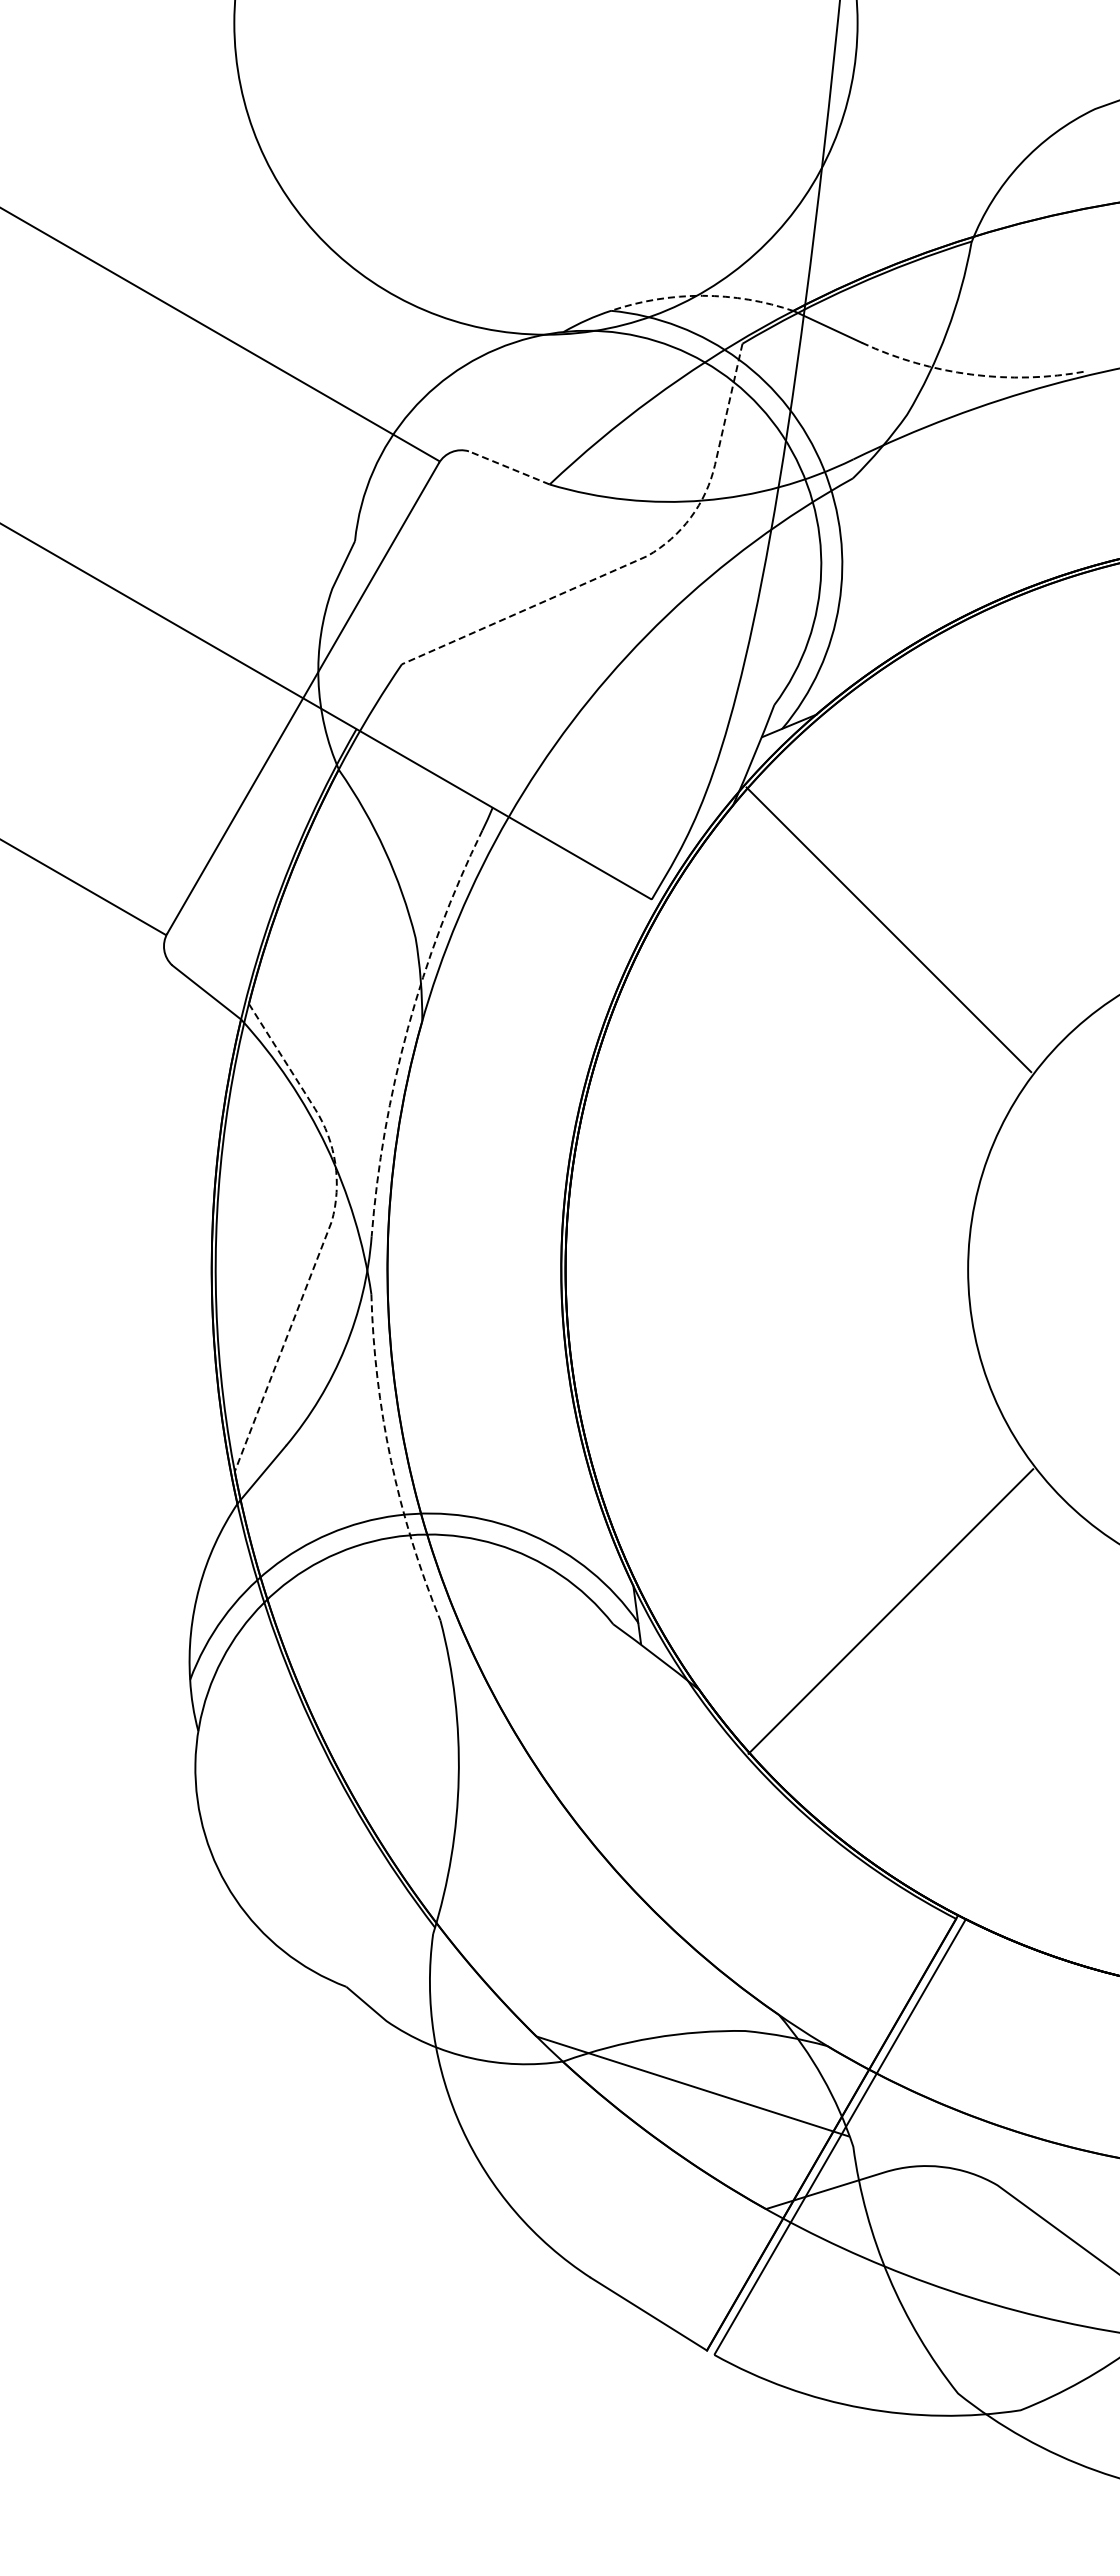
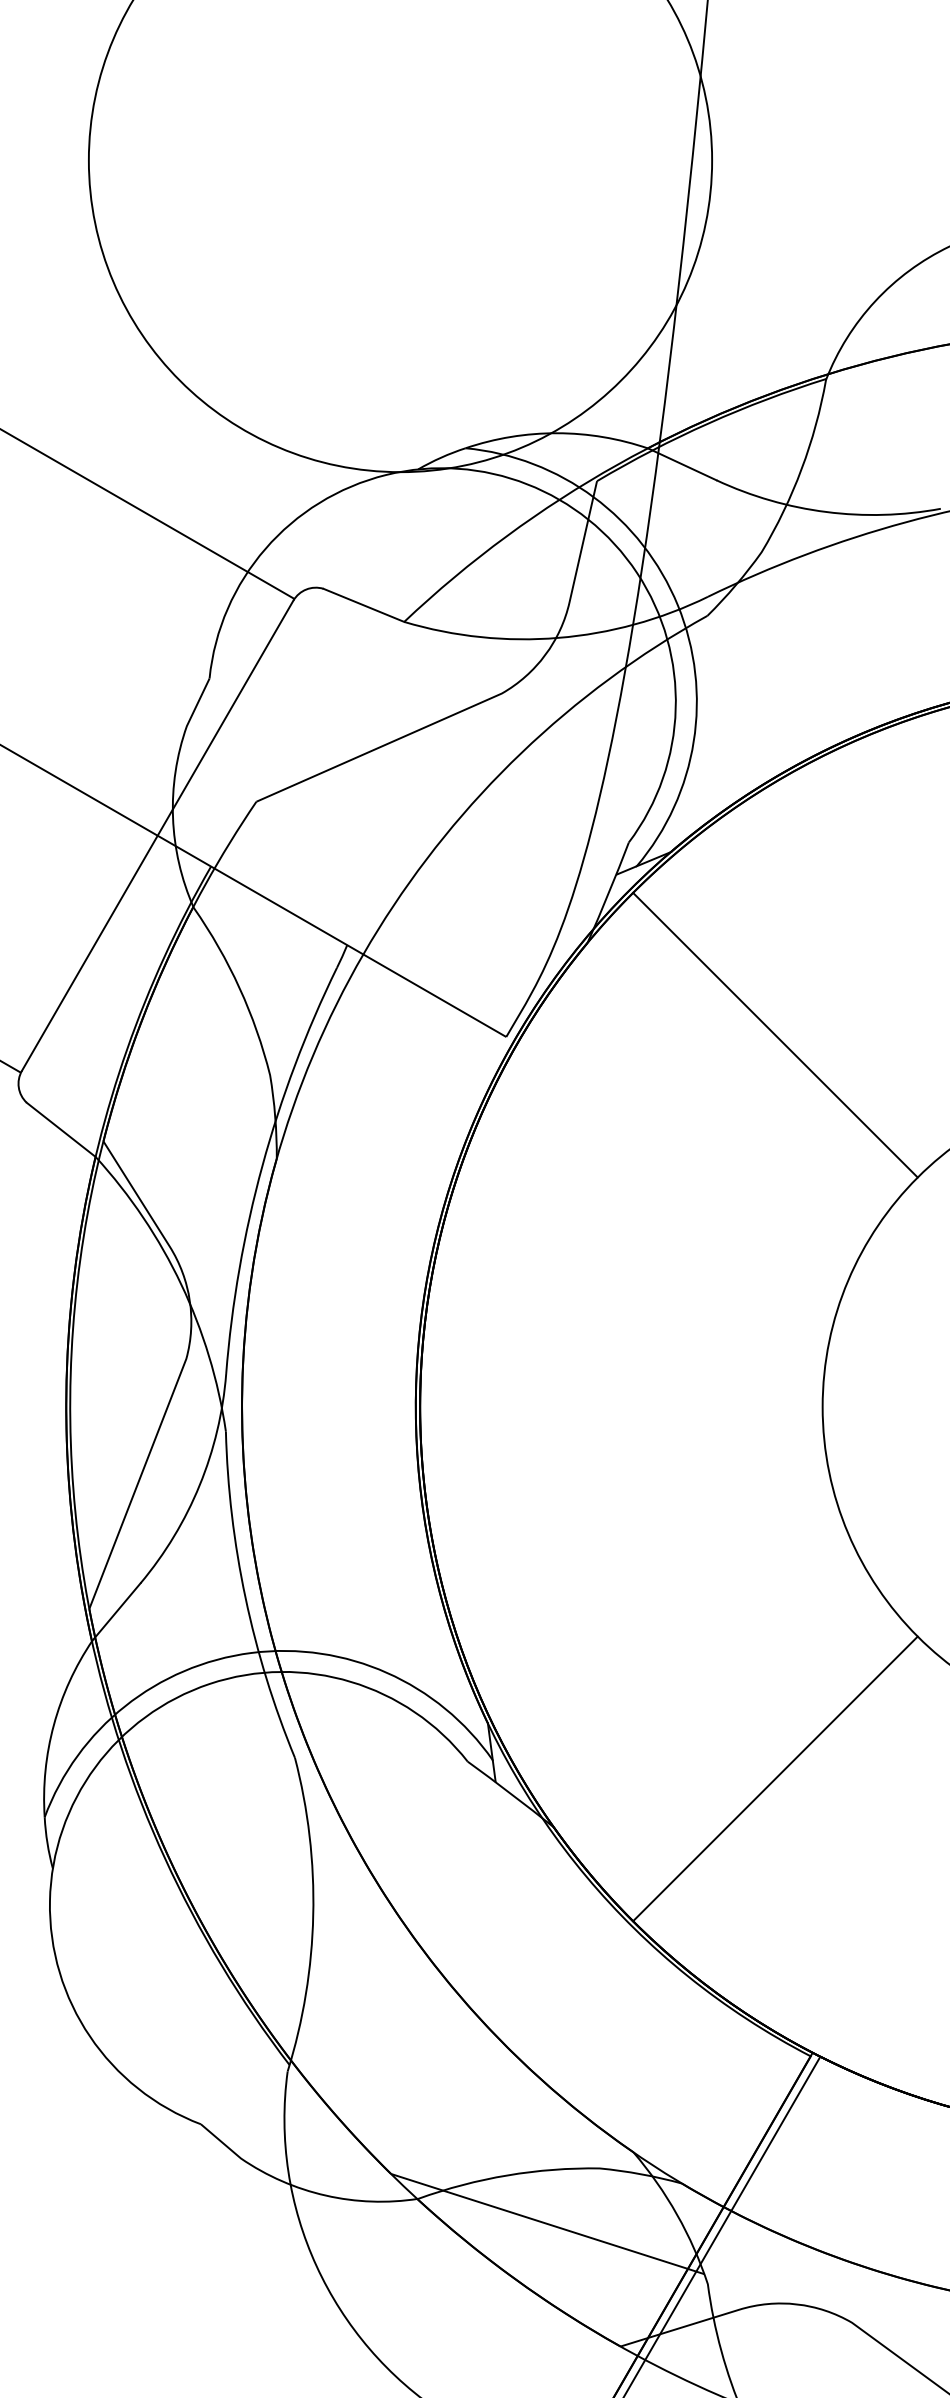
arc: (702, 295) -> (557, 432), dashed -> solid
arc: (971, 374) -> (826, 511), dashed -> solid
line: (509, 467) -> (364, 604), dashed -> solid
line: (640, 559) -> (495, 696), dashed -> solid
line: (888, 929) -> (775, 1034), moved
arc: (407, 1028) -> (262, 1165), dashed -> solid
line: (328, 1228) -> (183, 1365), dashed -> solid
arc: (391, 1460) -> (246, 1597), dashed -> solid
line: (890, 1611) -> (775, 1778), moved

